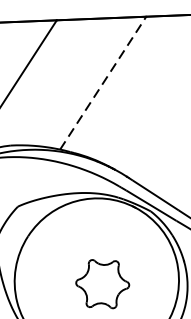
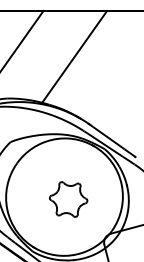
line: (102, 82) -> (74, 56), dashed -> solid

